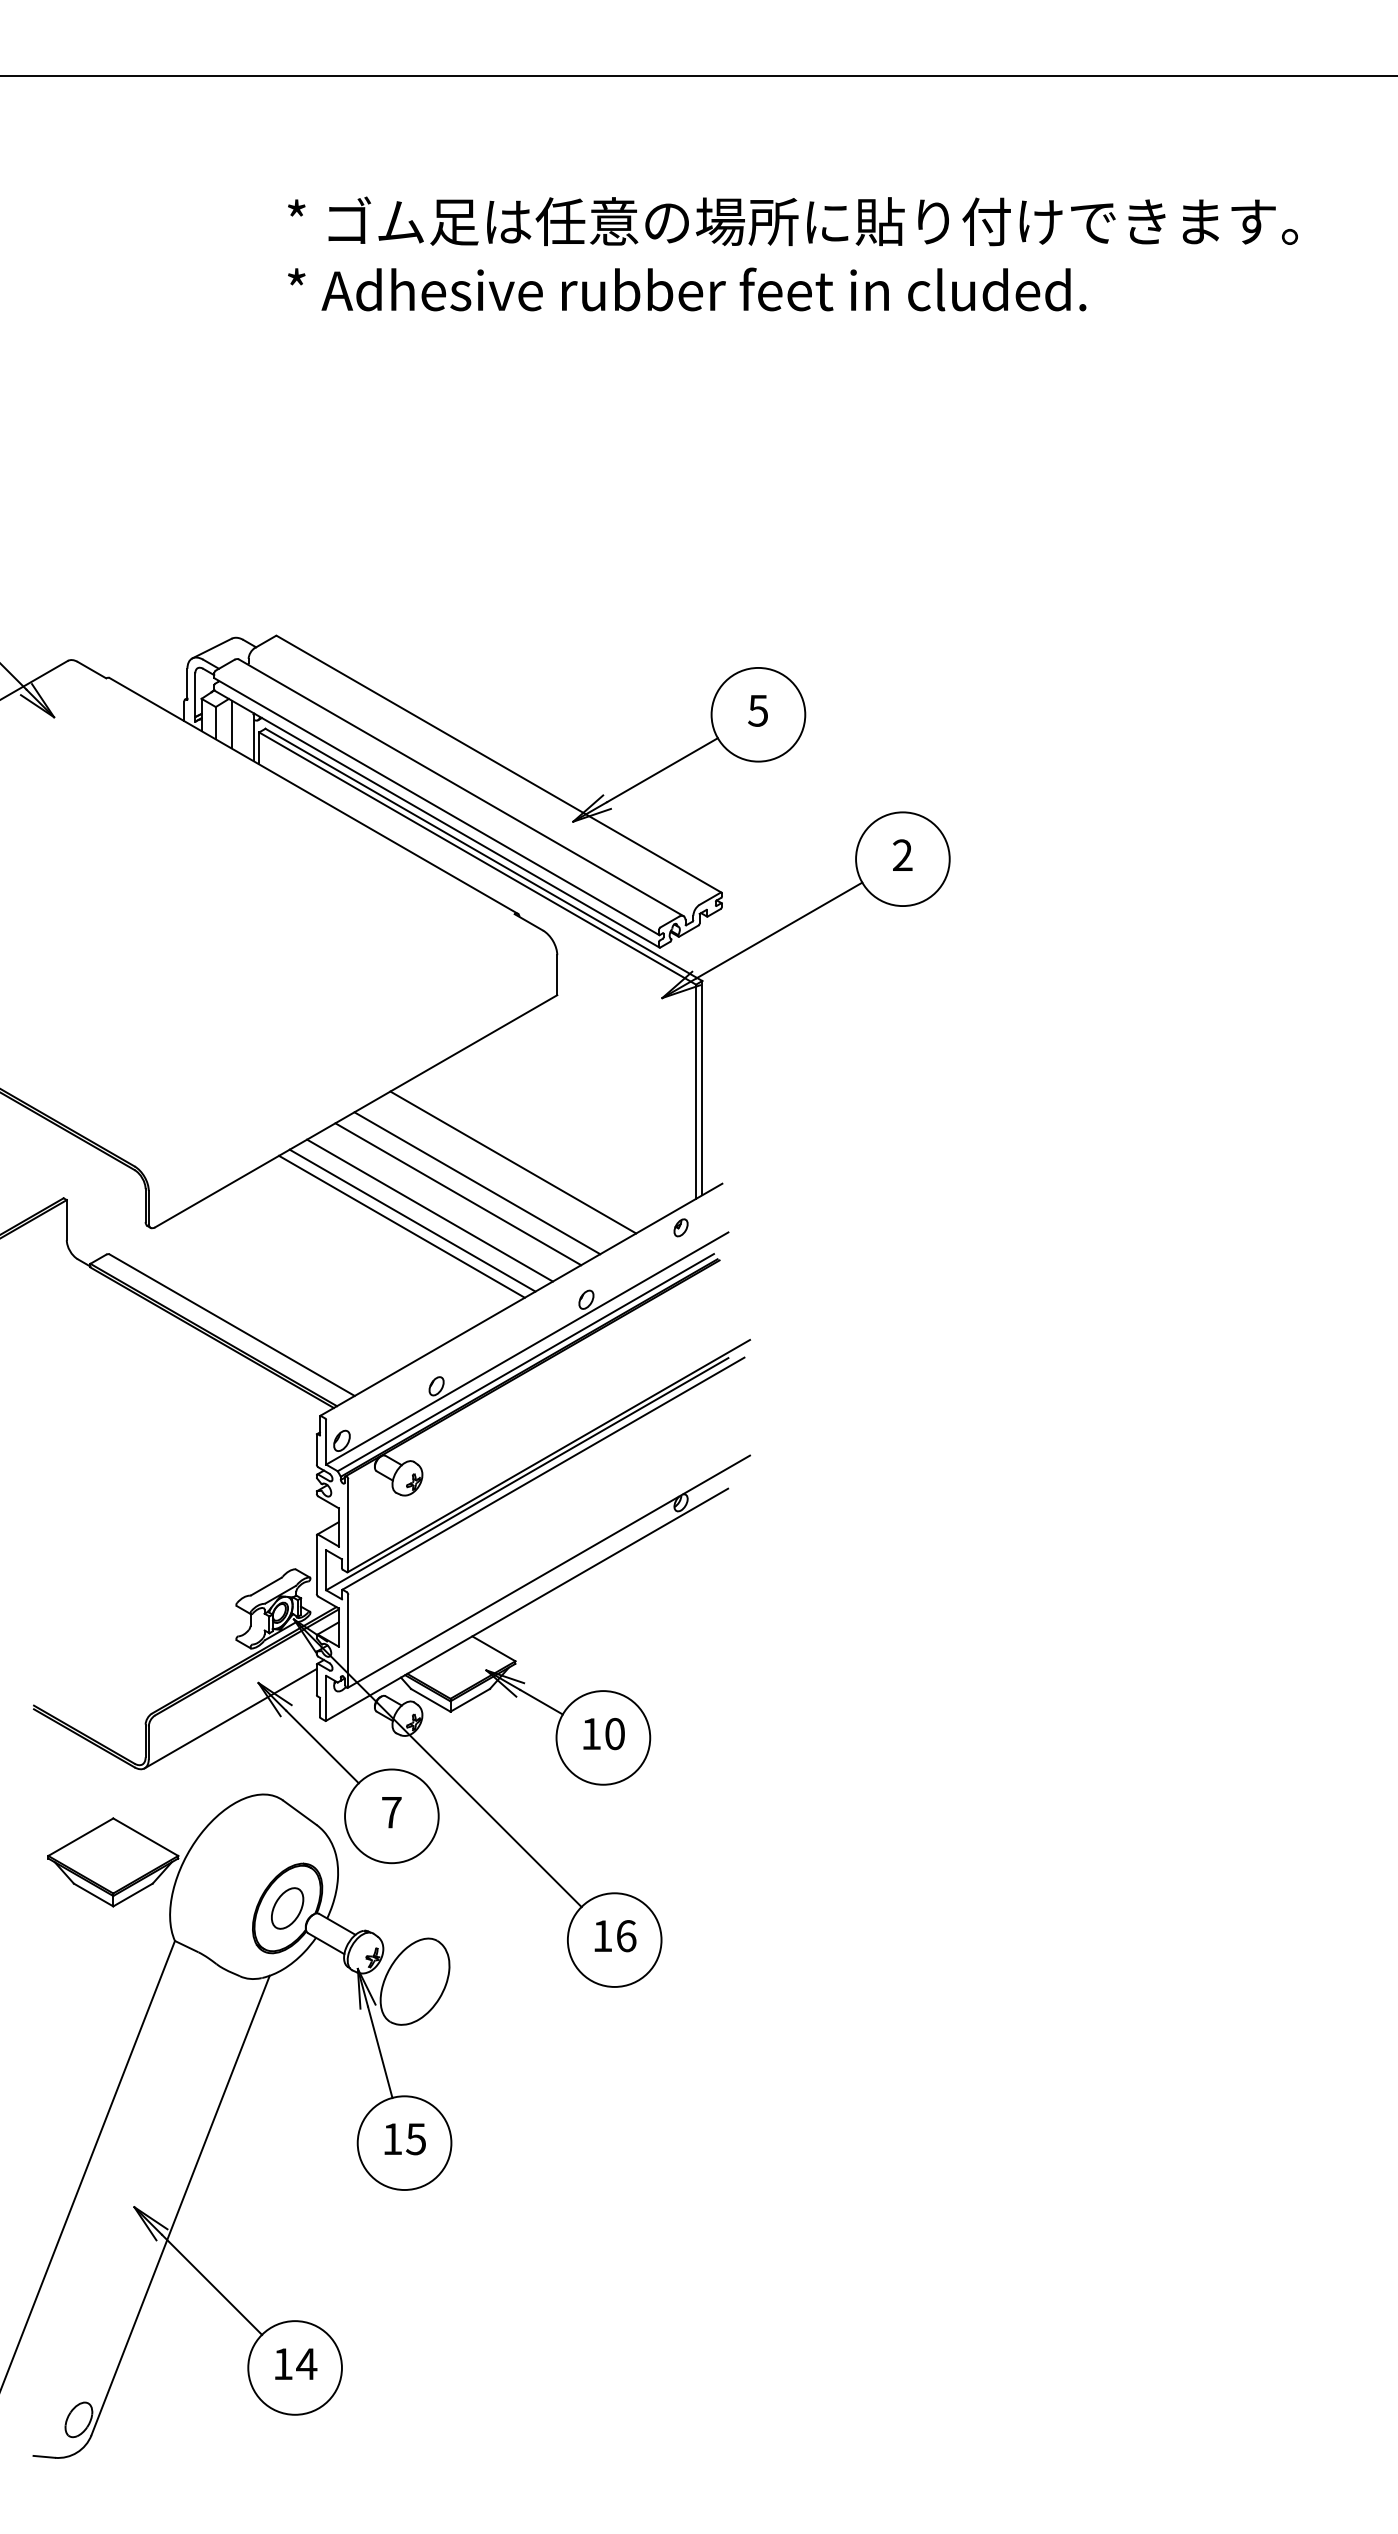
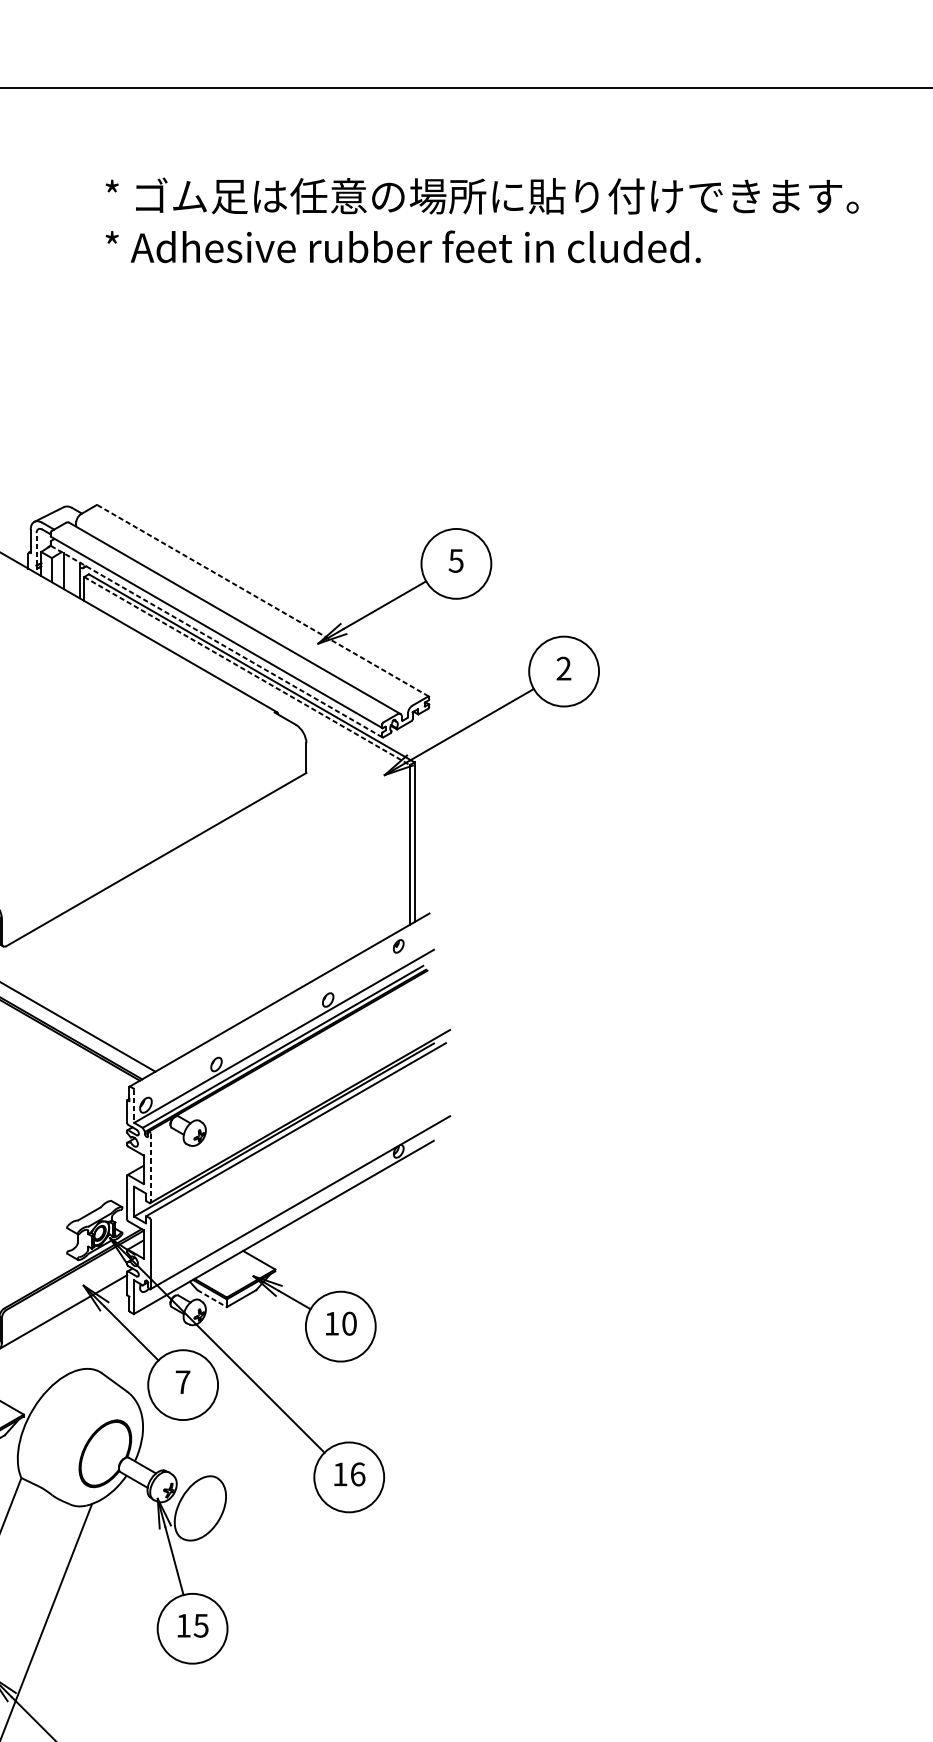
line: (195, 695) -> (36, 549), solid -> dashed
line: (499, 764) -> (263, 600), solid -> dashed
line: (437, 819) -> (217, 641), solid -> dashed
line: (478, 858) -> (247, 671), solid -> dashed
line: (513, 1162) -> (273, 897), removed
line: (477, 1183) -> (246, 913), removed
line: (458, 1194) -> (232, 921), removed
line: (429, 1210) -> (211, 933), removed
line: (412, 1220) -> (198, 940), removed
line: (401, 1226) -> (190, 945), removed
line: (326, 1442) -> (134, 1106), solid -> dashed
line: (348, 1525) -> (150, 1168), solid -> dashed
line: (430, 1700) -> (211, 1298), solid -> dashed
part: (287, 1908) -> (105, 1453), removed

